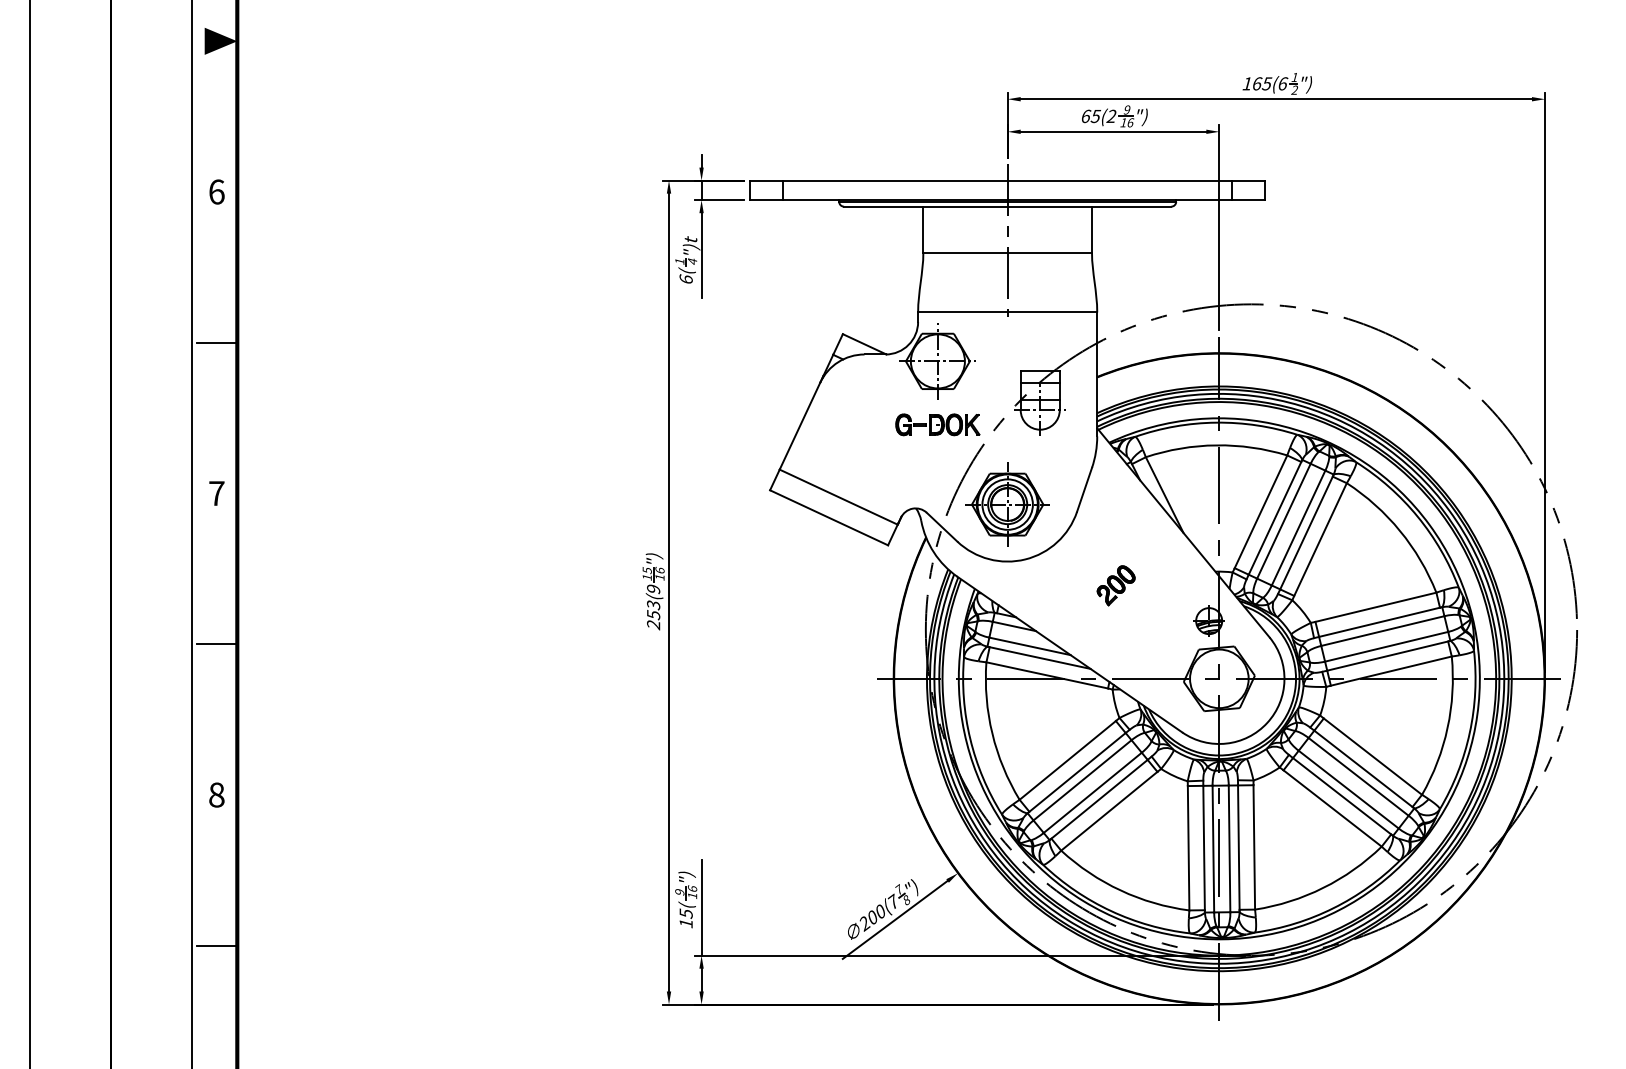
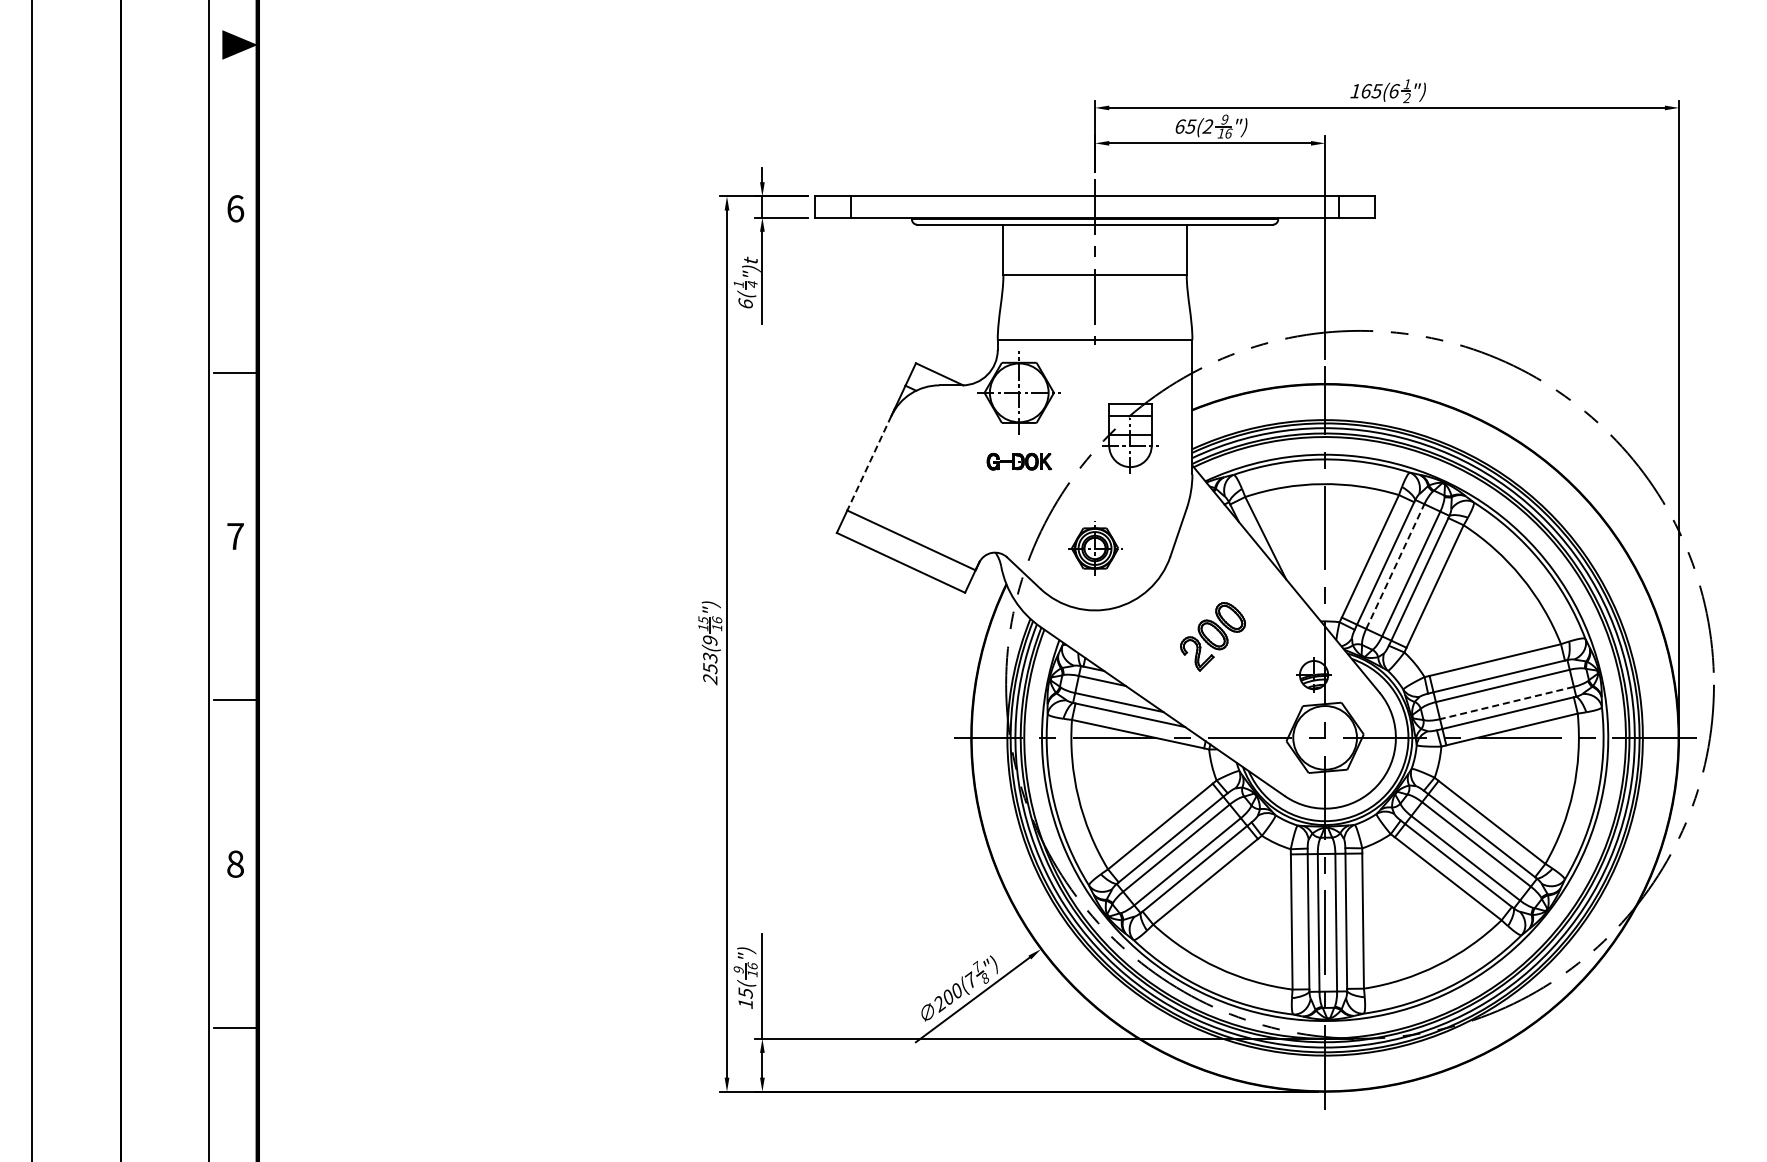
part: (938, 424) -> (1019, 461), size x0.7
line: (800, 426) -> (869, 463), solid -> dashed
part: (1007, 504) -> (1094, 548), size x0.6
line: (1284, 521) -> (1395, 566), solid -> dashed
part: (1115, 585) -> (1212, 636), size x1.6
line: (1386, 647) -> (1506, 703), solid -> dashed

